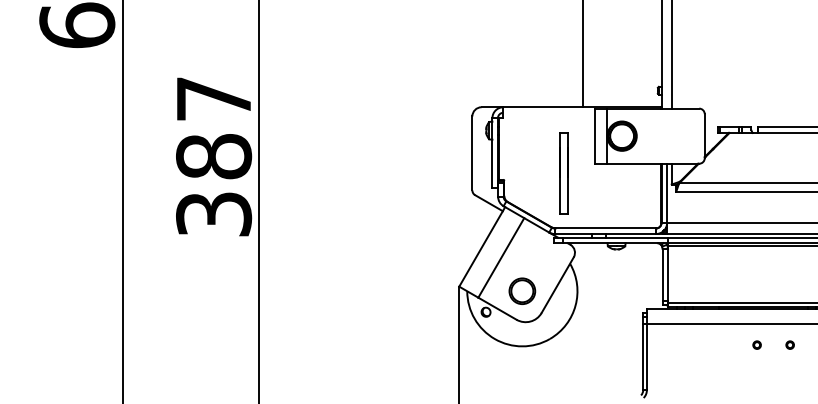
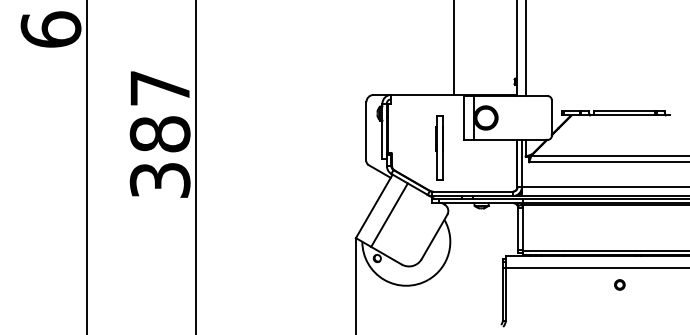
part: (522, 290) -> (406, 241), removed
part: (756, 344) -> (593, 284), removed
part: (790, 344) -> (620, 284), size x1.6

